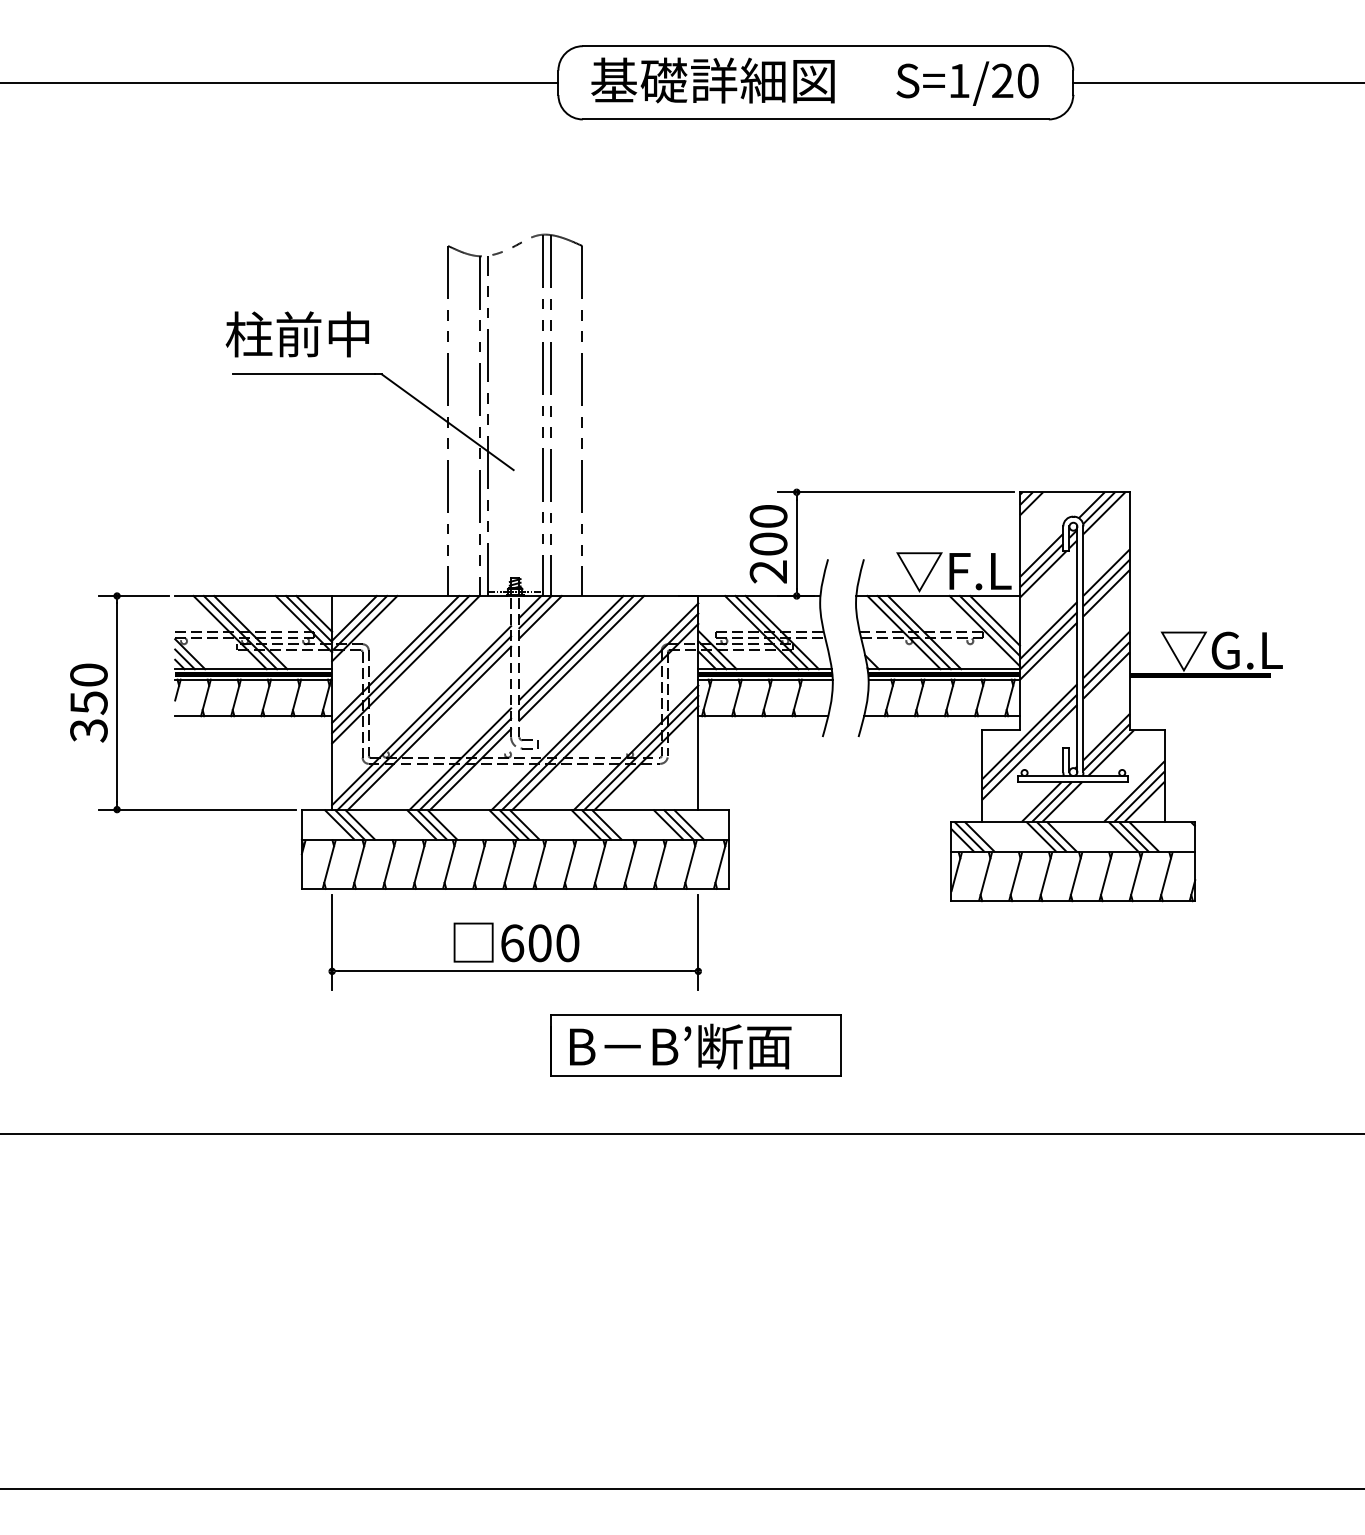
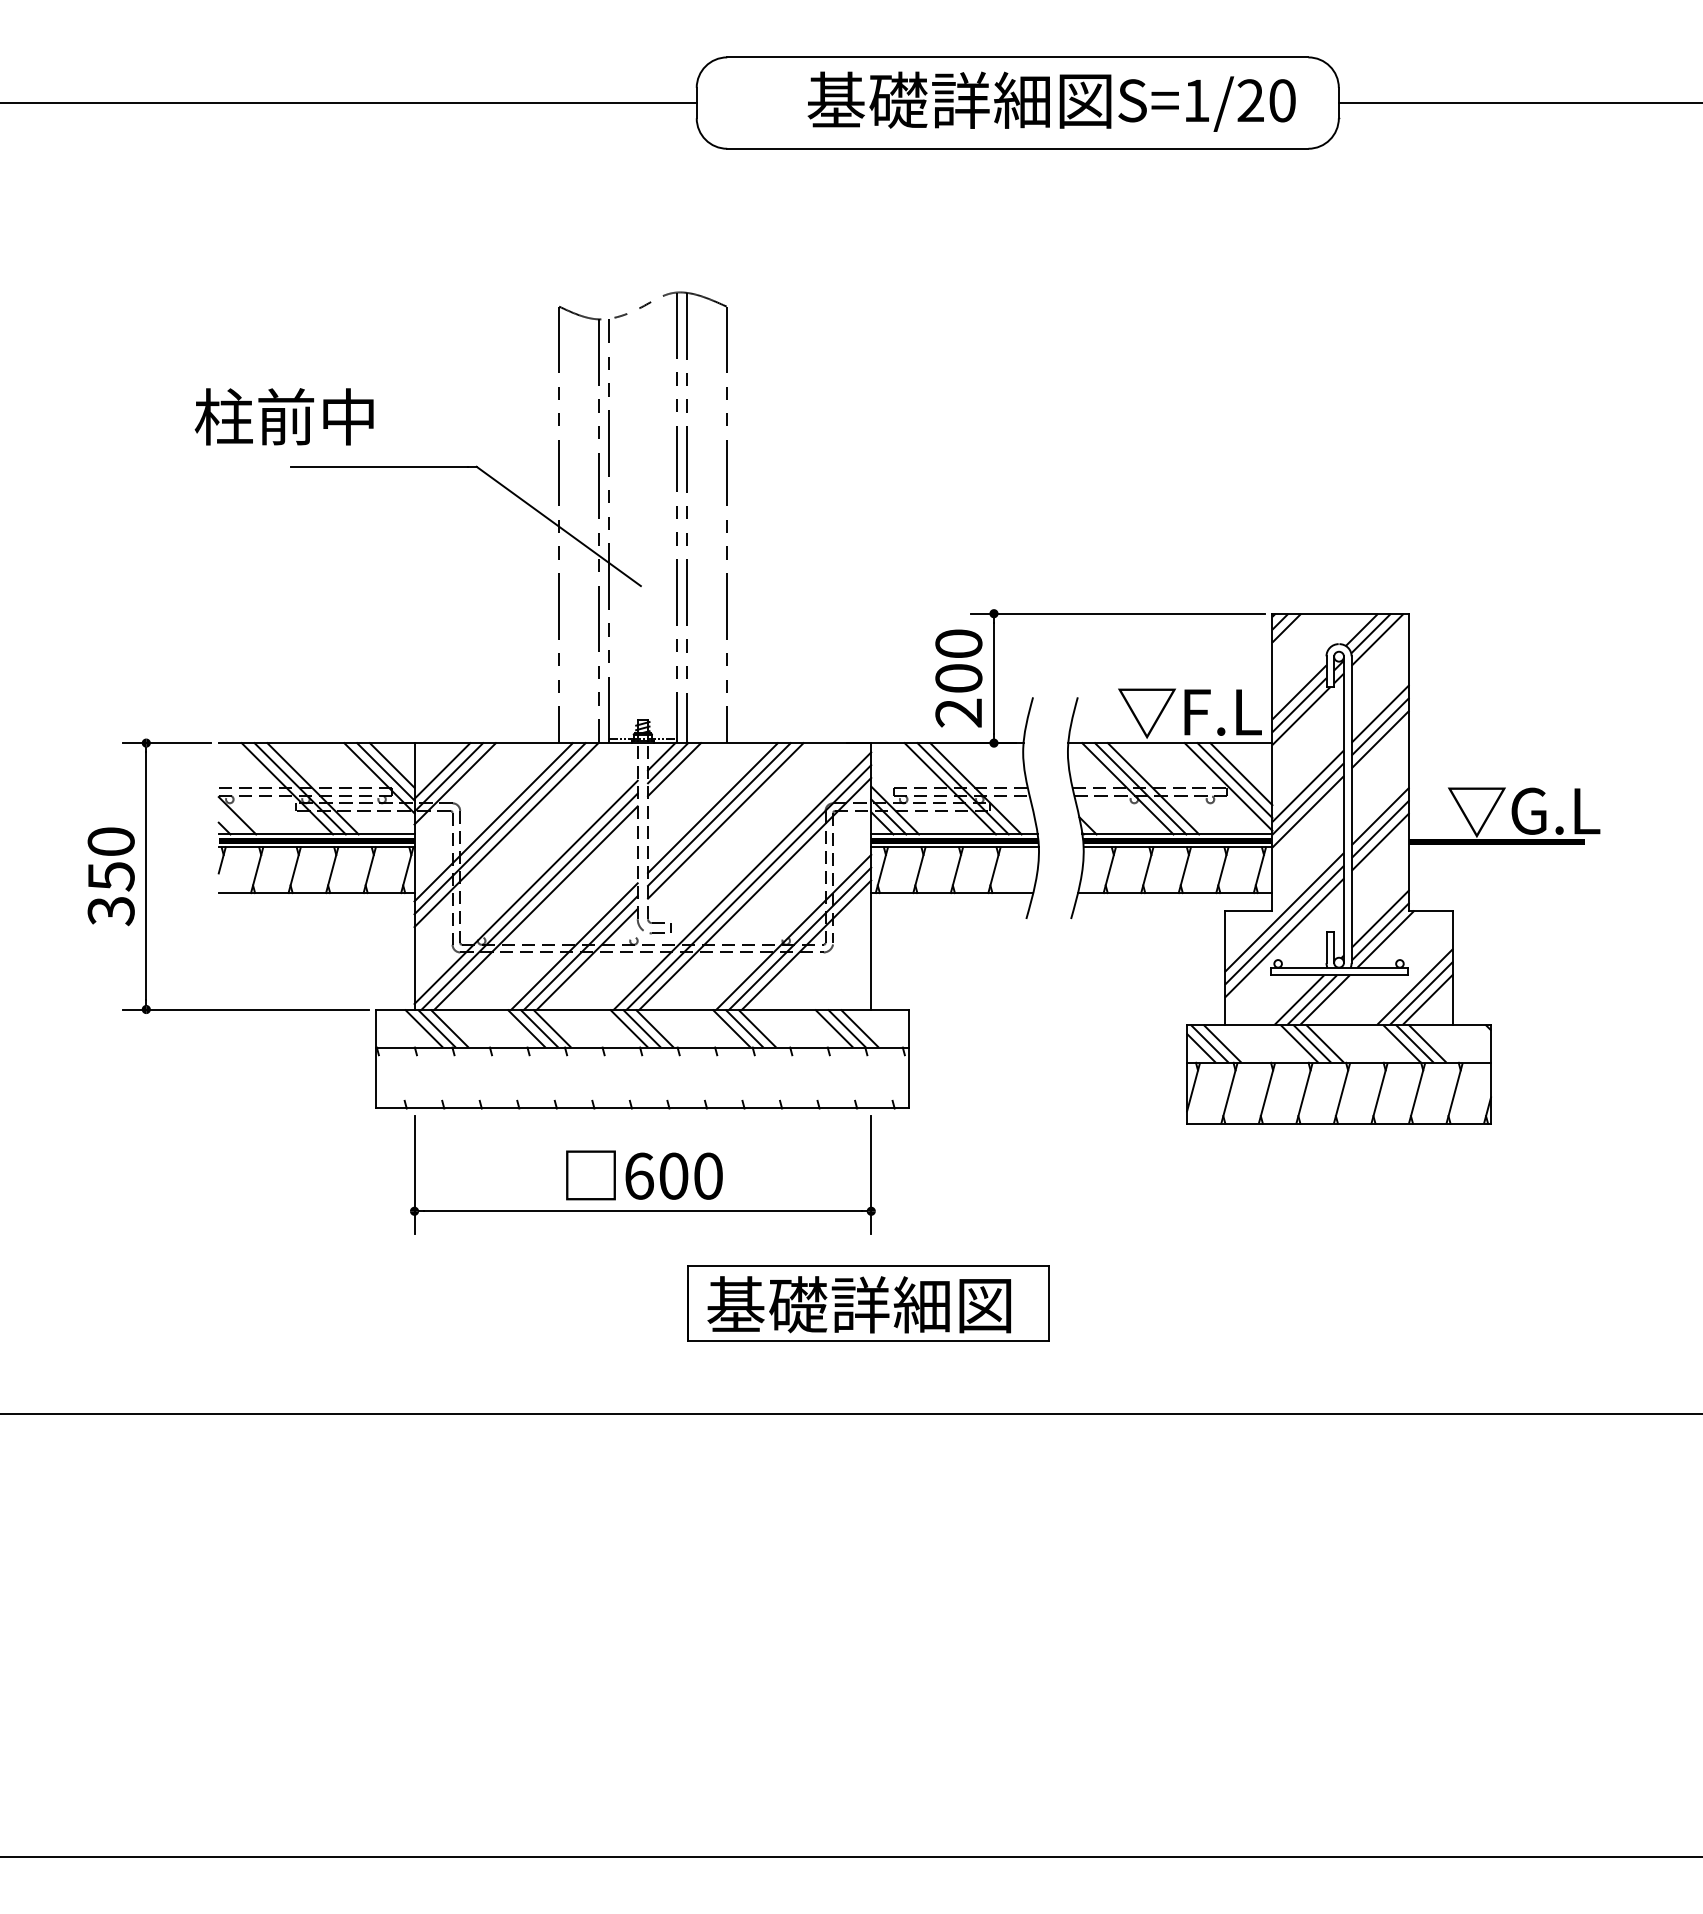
text: (712, 79) -> (959, 99), moved
text: (296, 334) -> (283, 416), moved
line: (184, 658) -> (230, 821), removed
hatch: (514, 864) -> (641, 1077), removed
text: (688, 1046) -> (859, 1304), B－B’断面 -> 基礎詳細図

